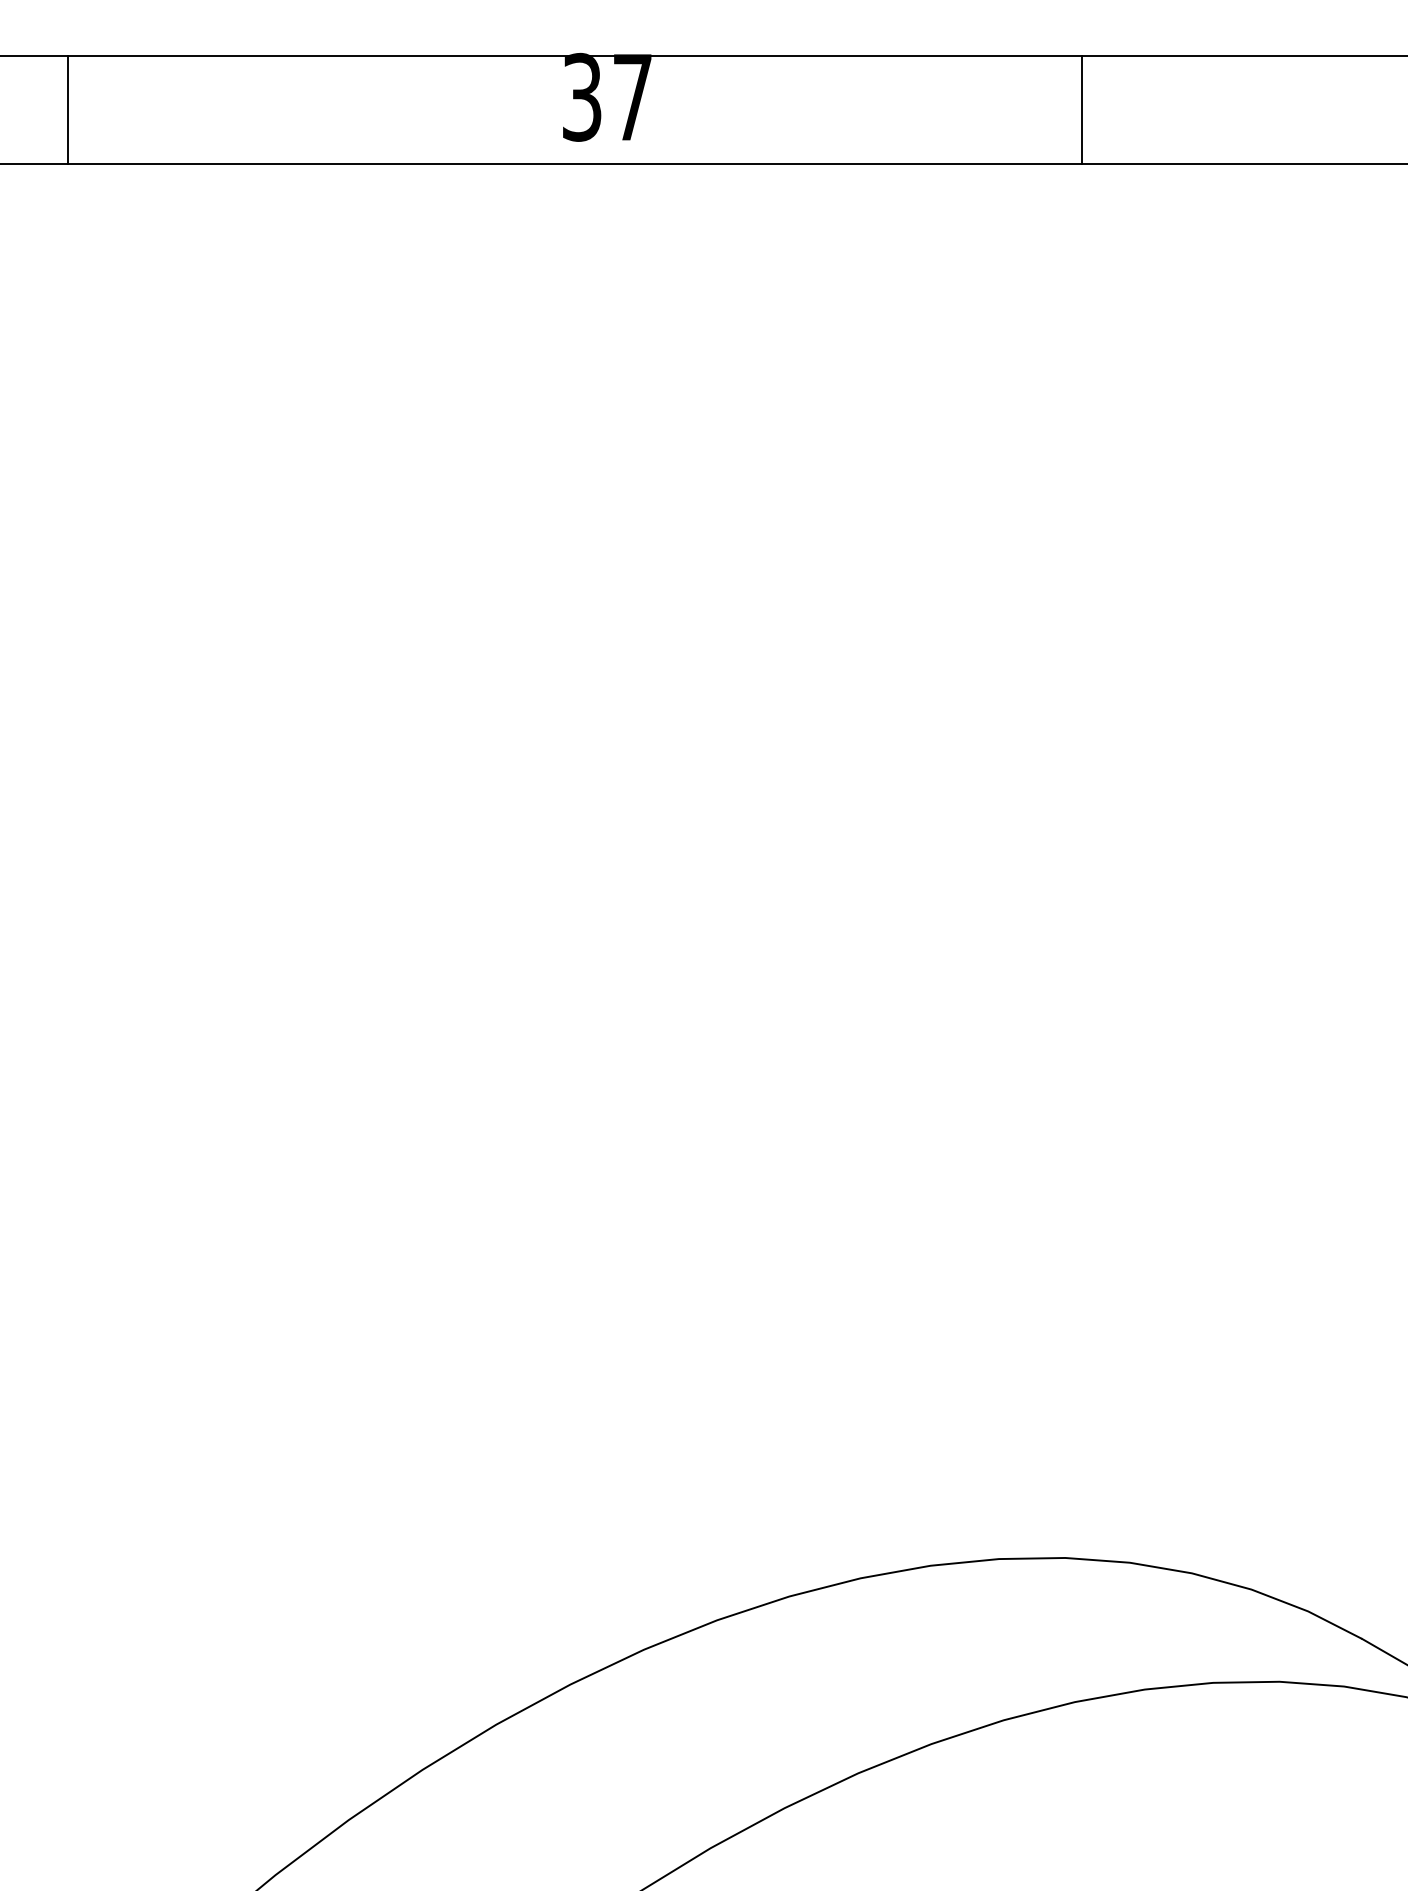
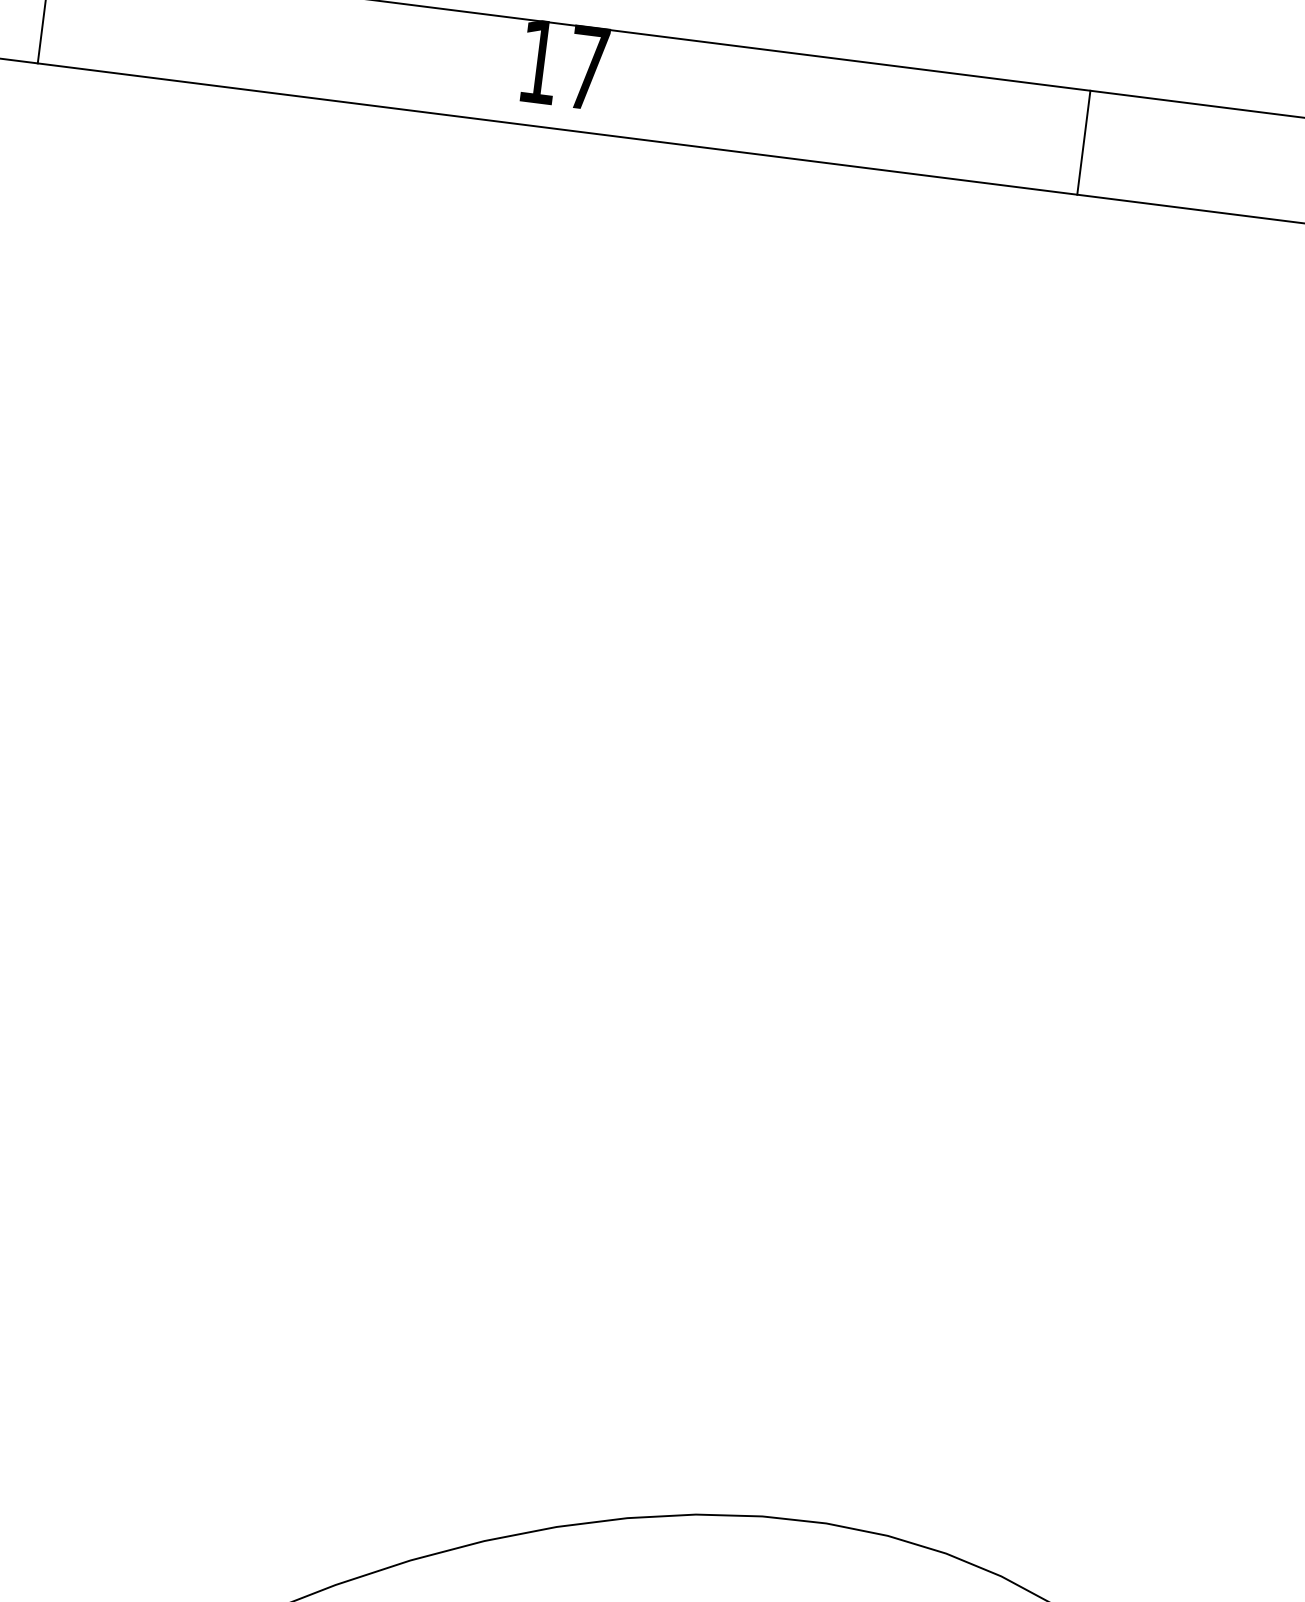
text: (582, 96) -> (539, 61), 37 -> 17
line: (1082, 109) -> (1083, 142), moved

